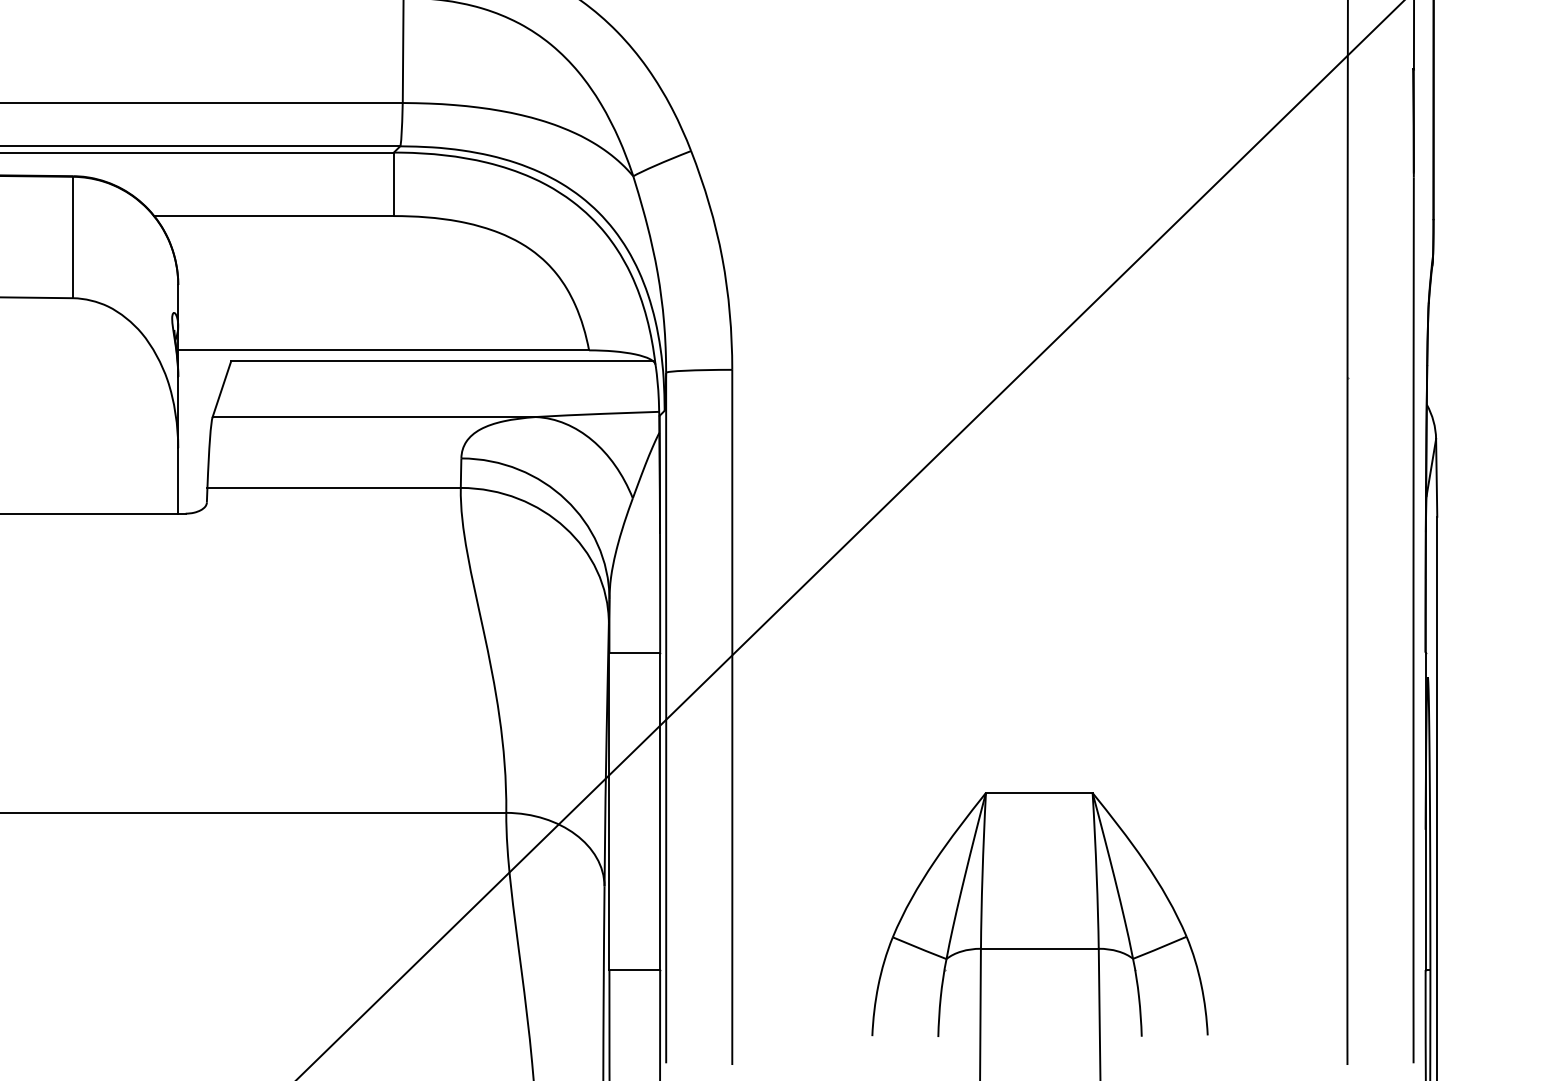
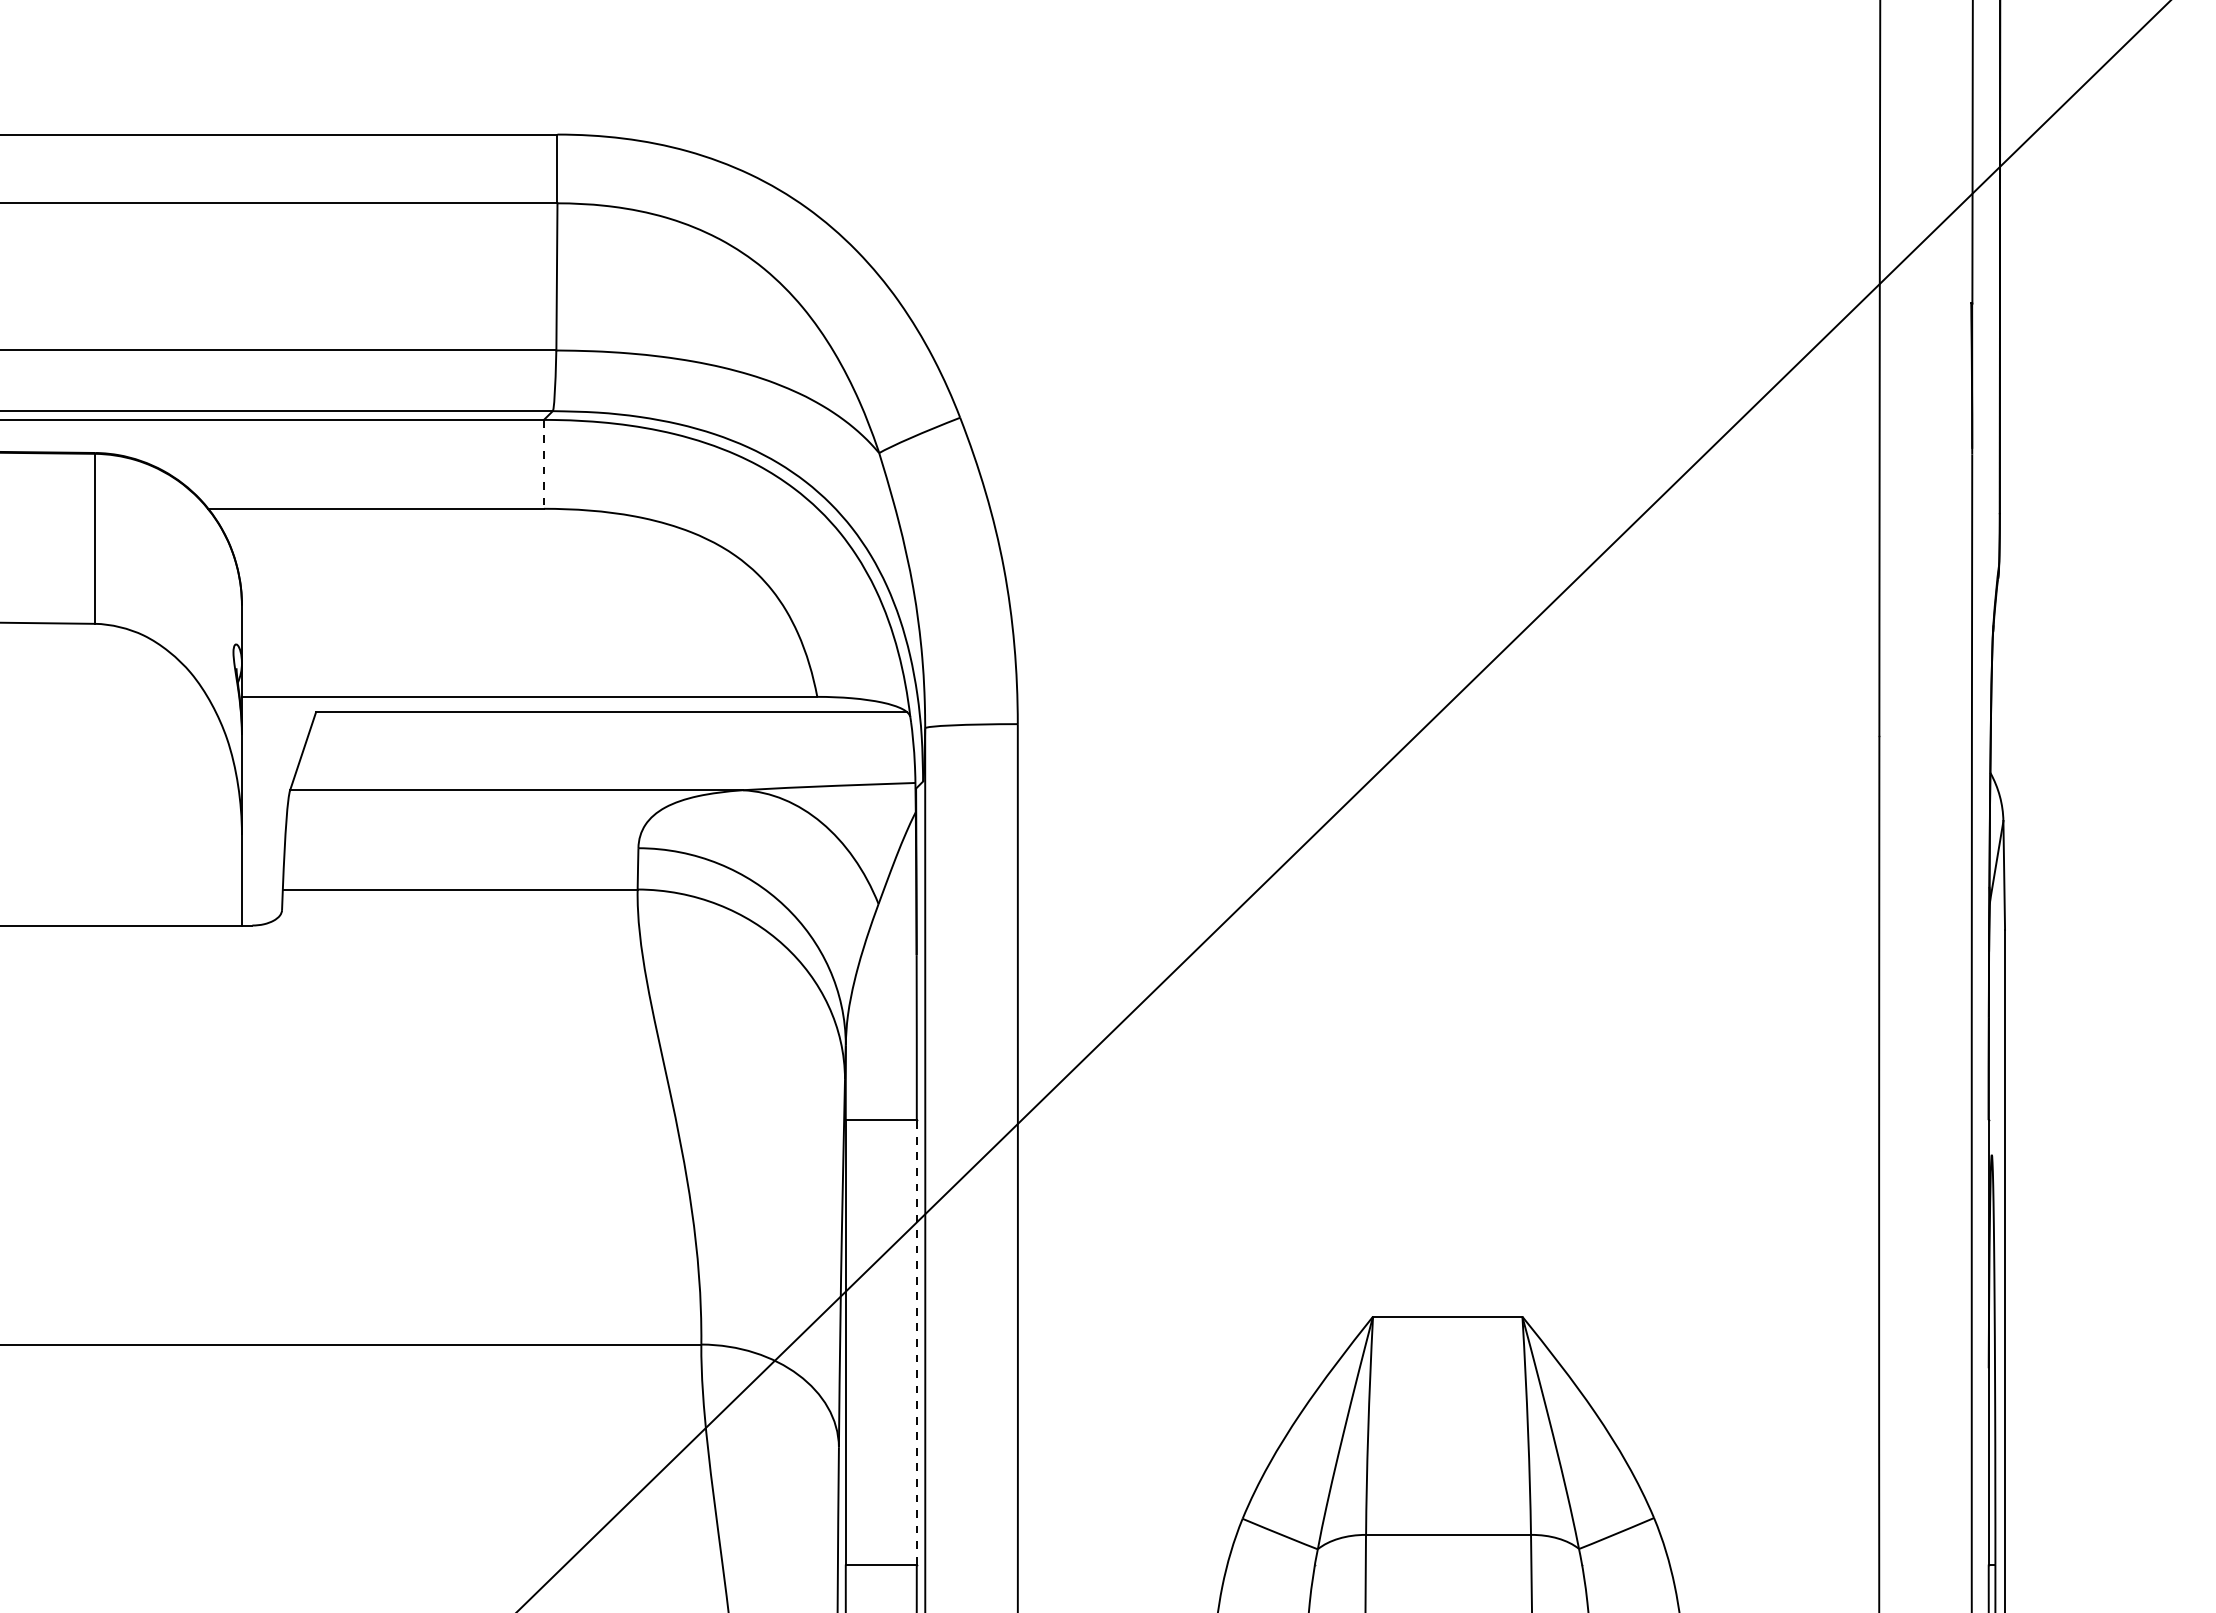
line: (393, 184) -> (543, 464), solid -> dashed
line: (659, 810) -> (916, 1341), solid -> dashed

